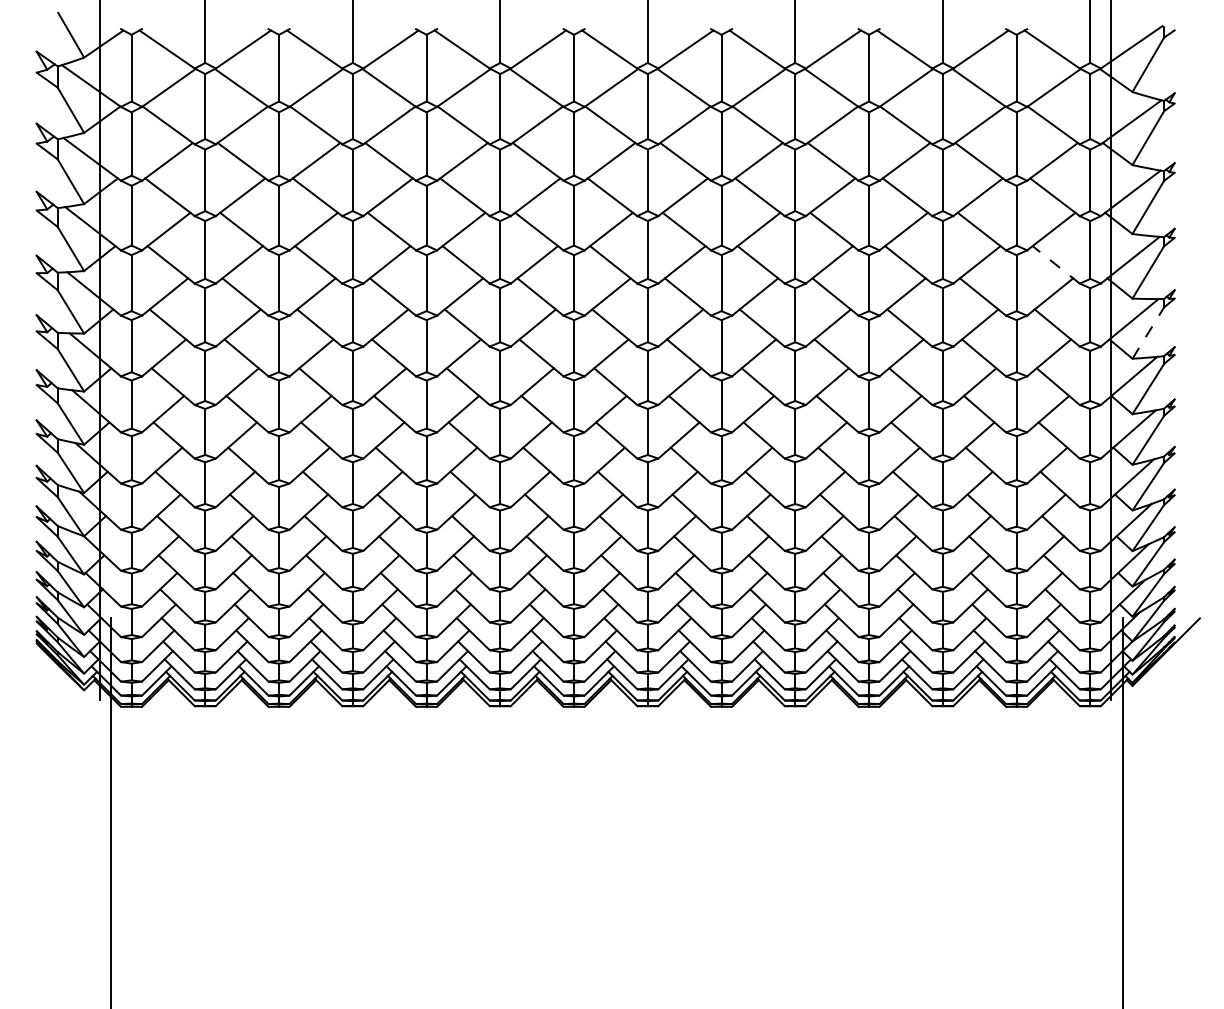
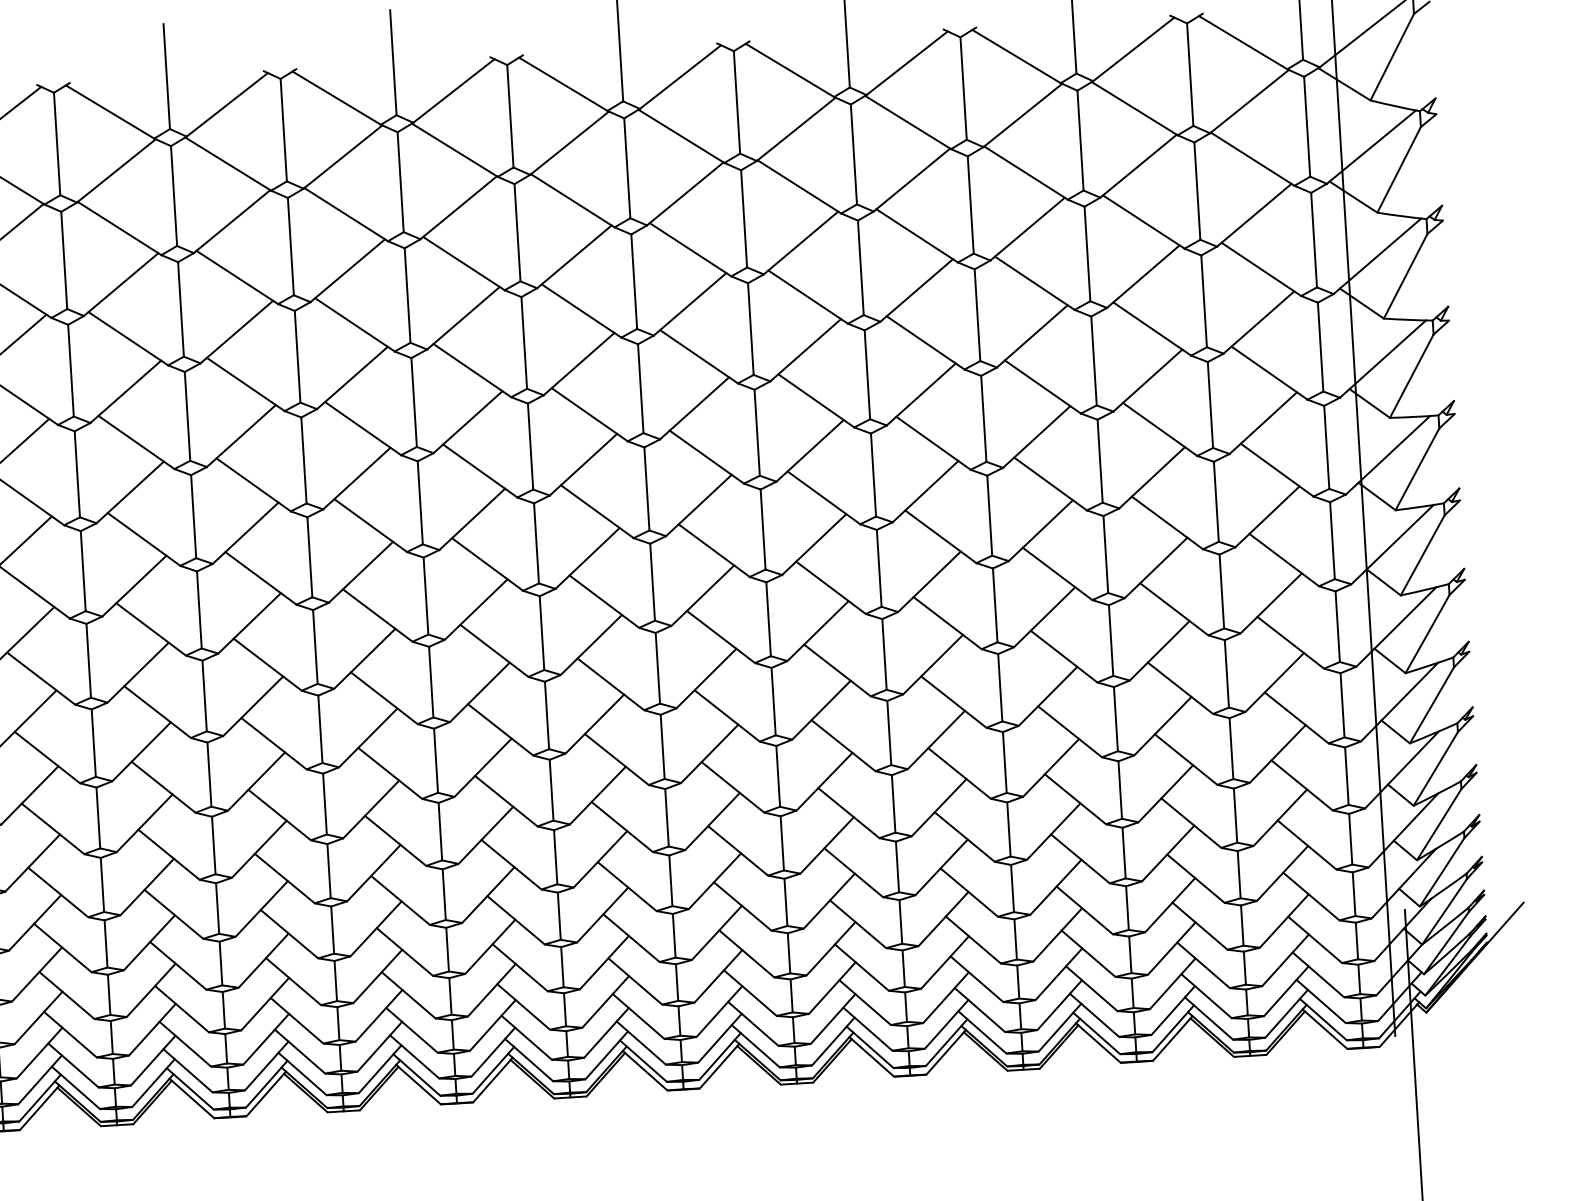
line: (1055, 264) -> (1268, 372), dashed -> solid
line: (1148, 332) -> (1417, 468), dashed -> solid

